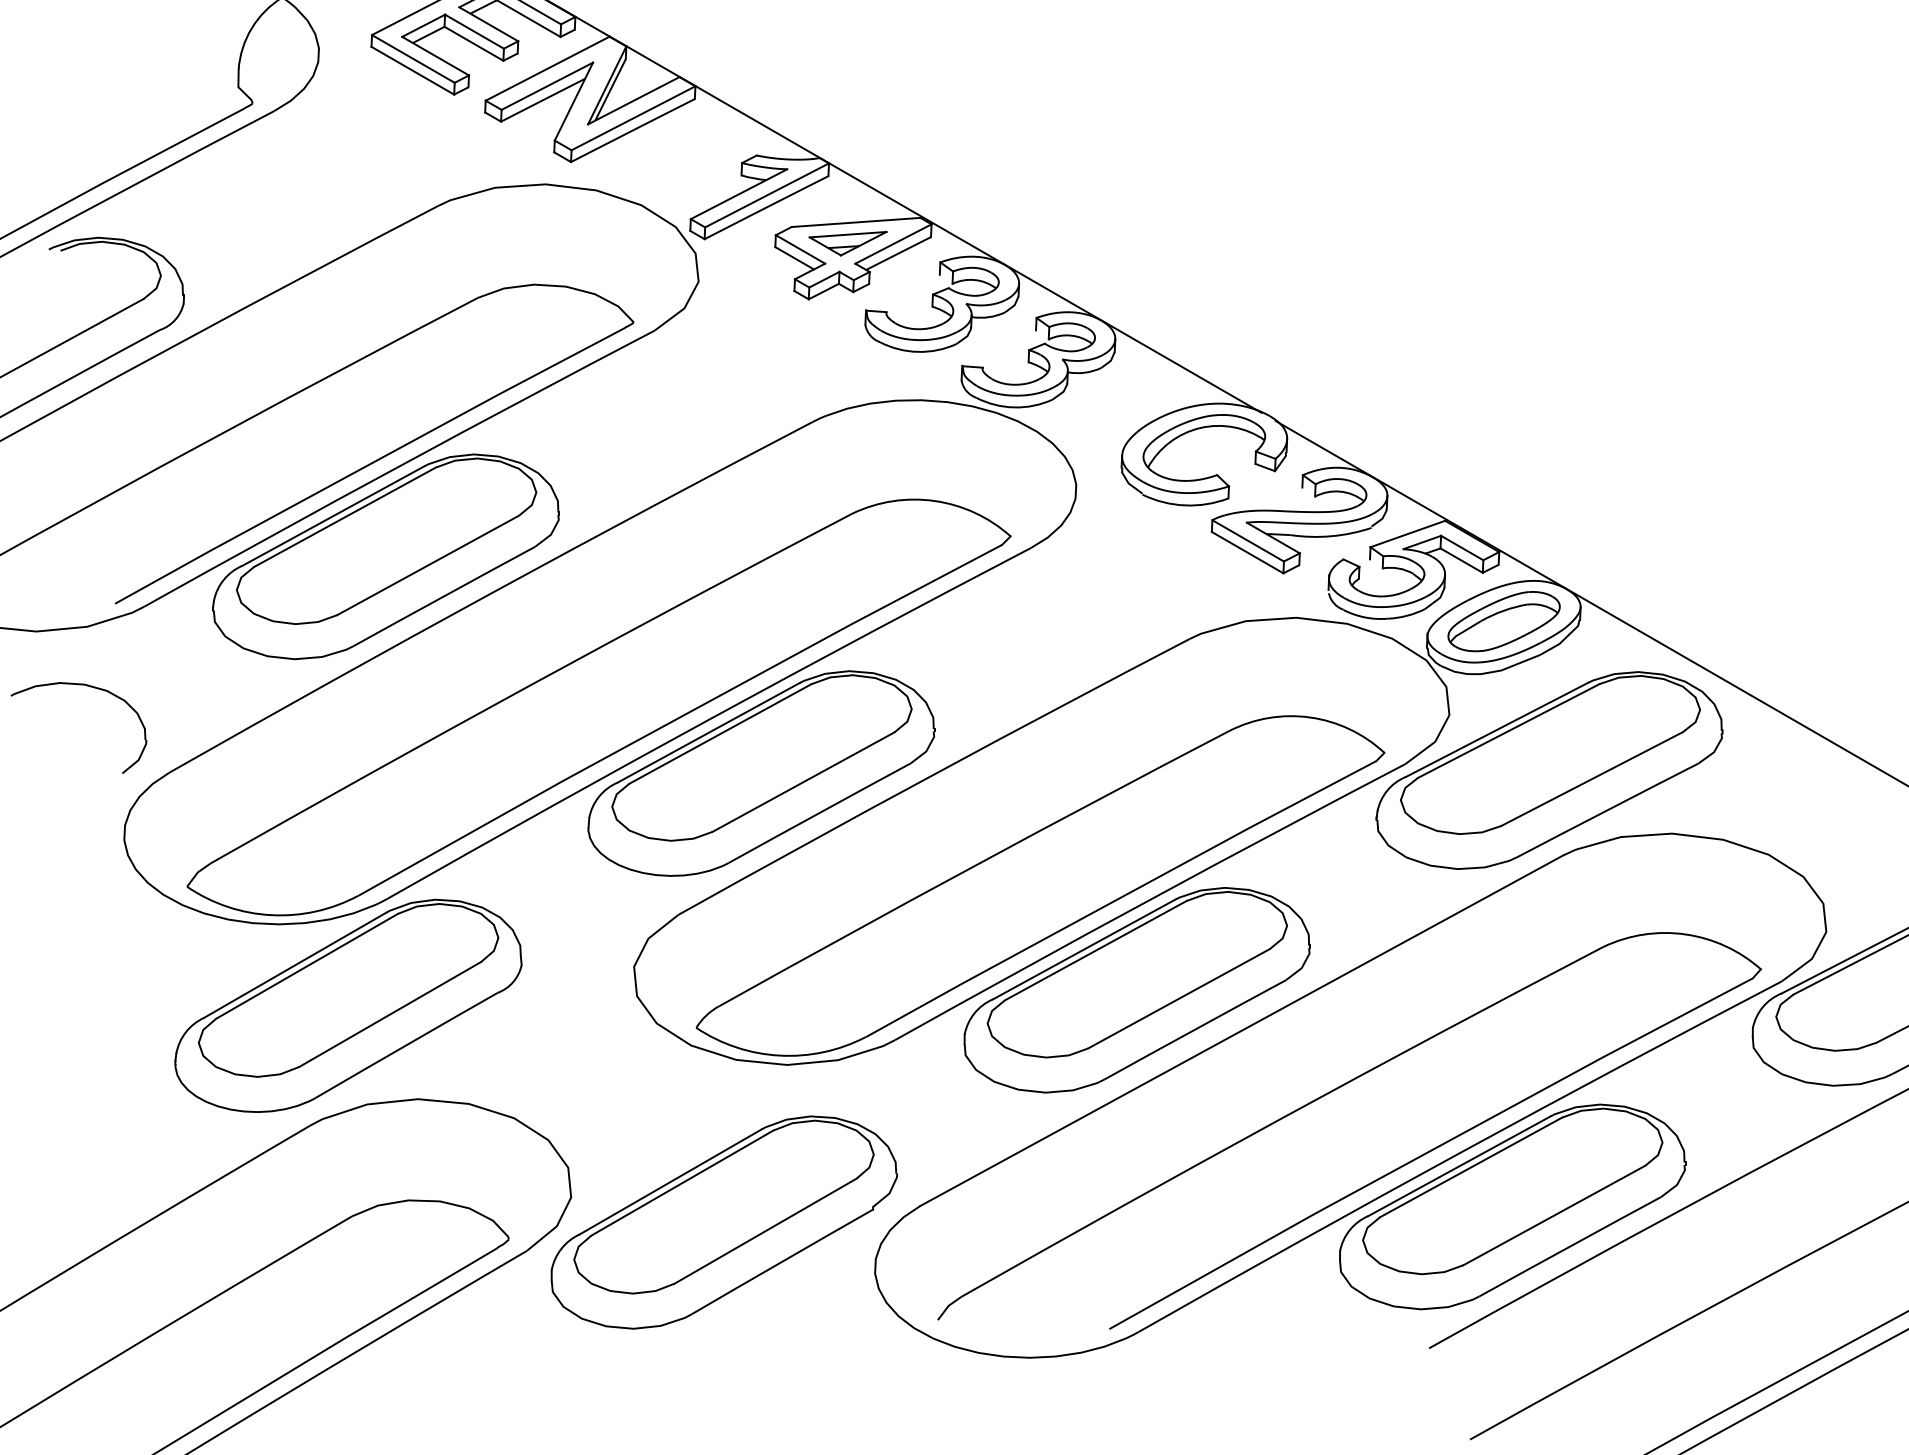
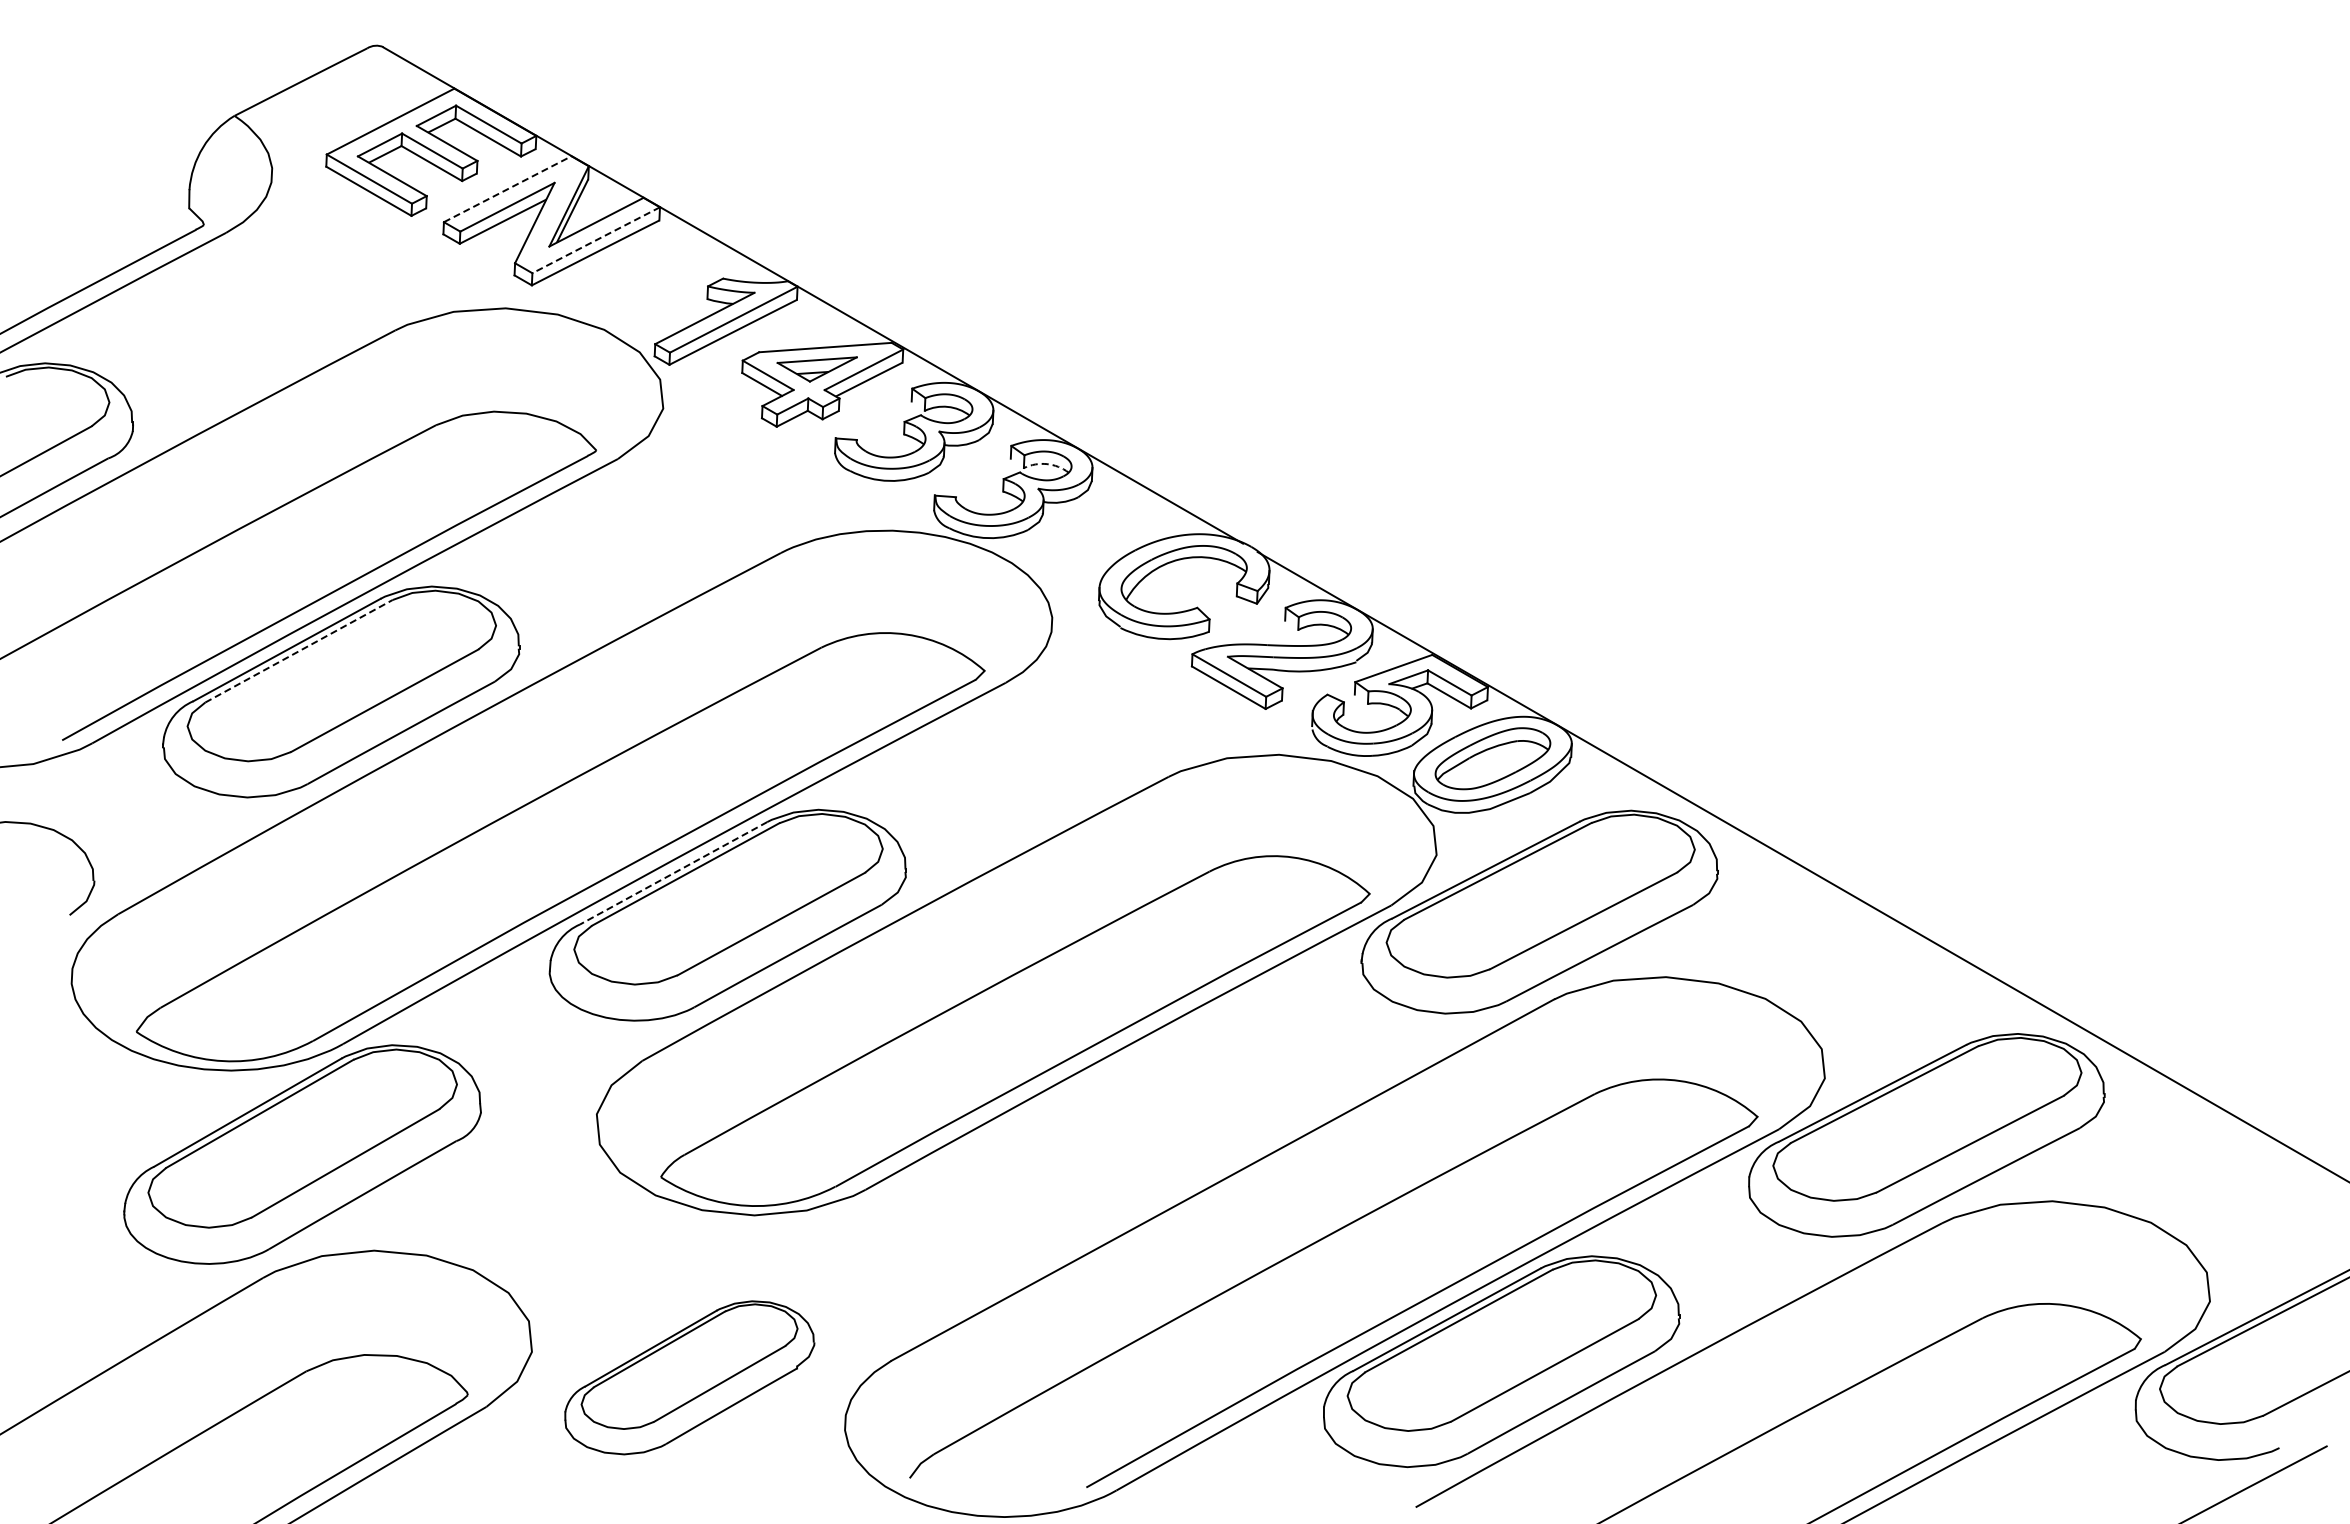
line: (547, 68) -> (507, 189), solid -> dashed
line: (633, 118) -> (596, 240), solid -> dashed
arc: (1070, 335) -> (1046, 464), solid -> dashed
line: (344, 517) -> (298, 651), solid -> dashed
line: (708, 733) -> (673, 873), solid -> dashed
part: (1136, 990) -> (1114, 1138), removed
part: (724, 1222) -> (689, 1377), size x0.7

